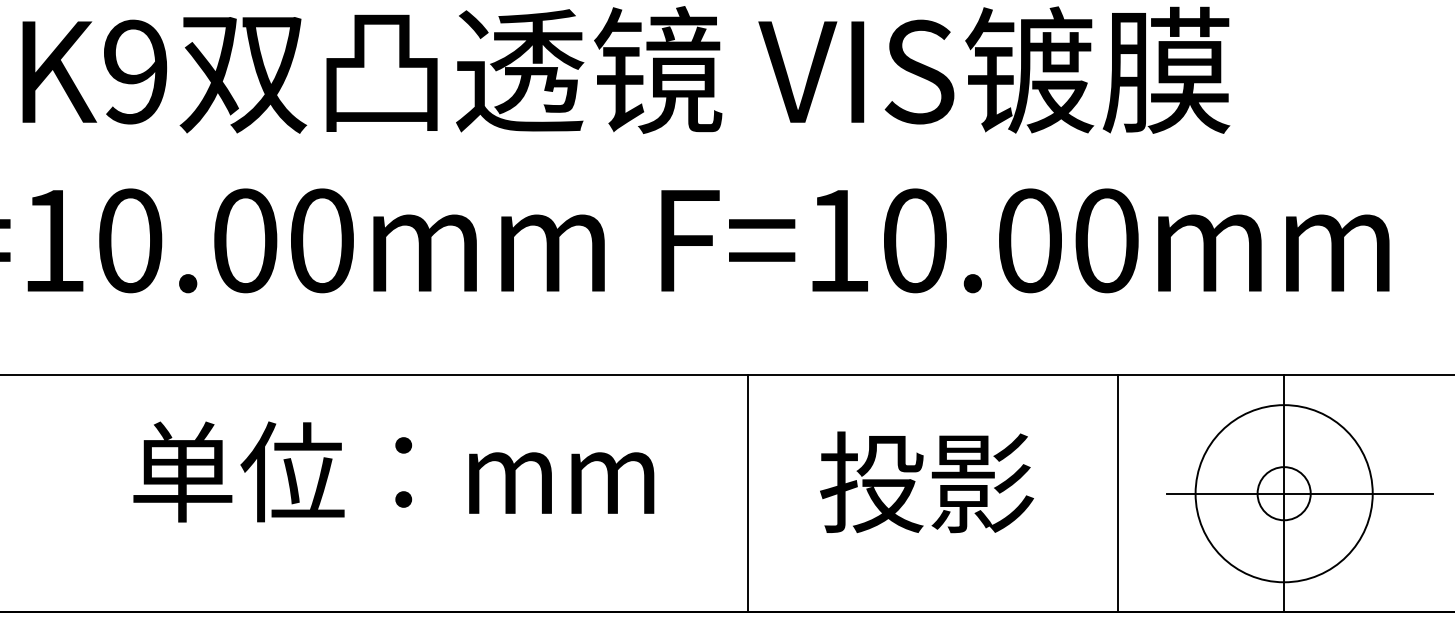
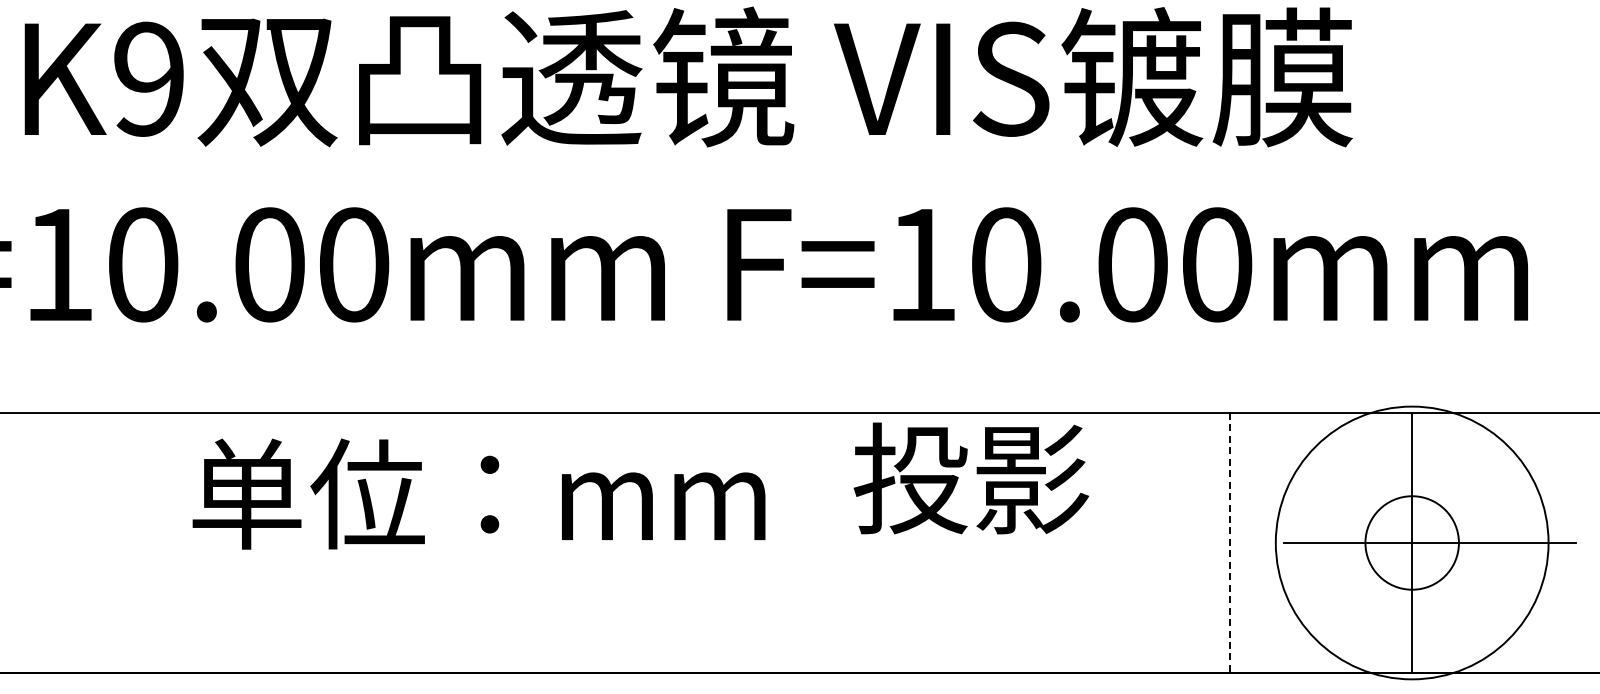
text: (393, 471) -> (478, 493), moved
text: (927, 482) -> (971, 478), moved
line: (747, 493) -> (822, 542), removed
circle: (1283, 493) -> (1411, 542), size x1.4
circle: (1283, 493) -> (1411, 542), size x1.6
line: (1118, 494) -> (1229, 543), solid -> dashed

